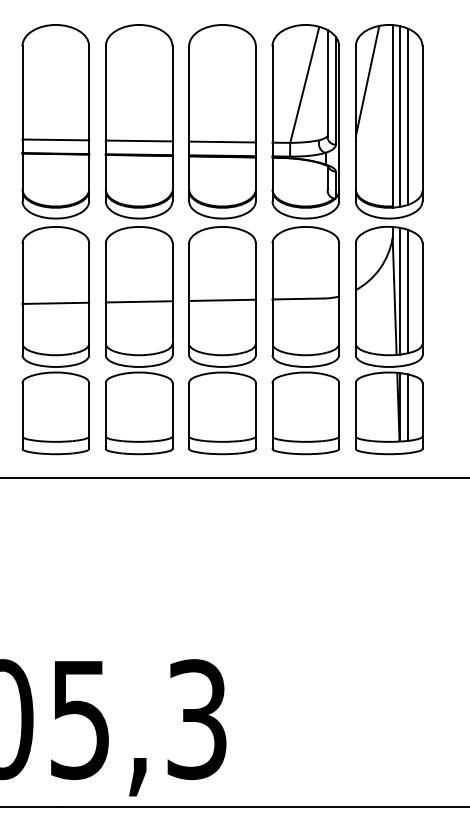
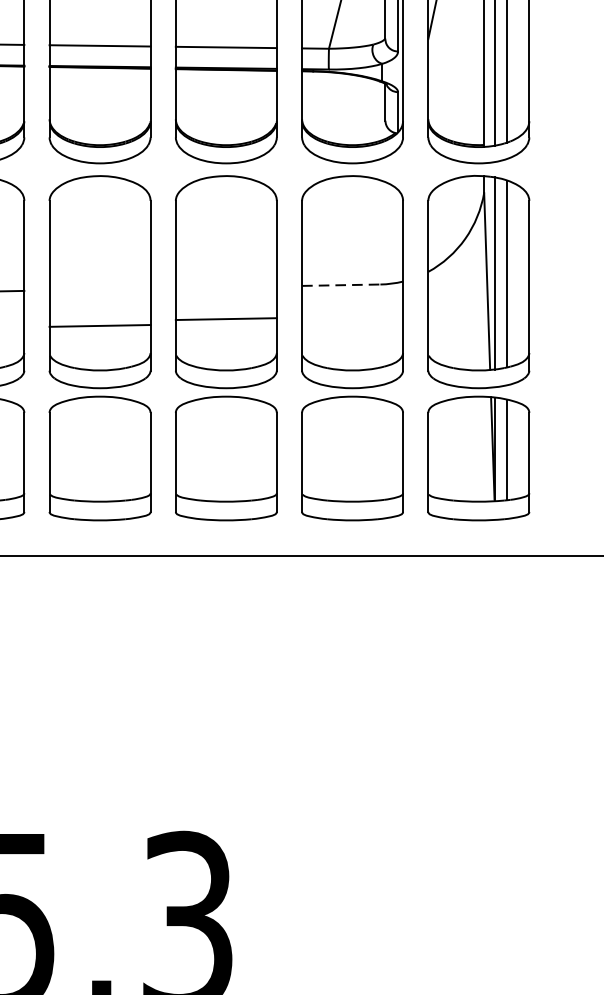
line: (298, 298) -> (341, 284), solid -> dashed
line: (222, 299) -> (226, 317), moved
line: (138, 301) -> (99, 325), moved

